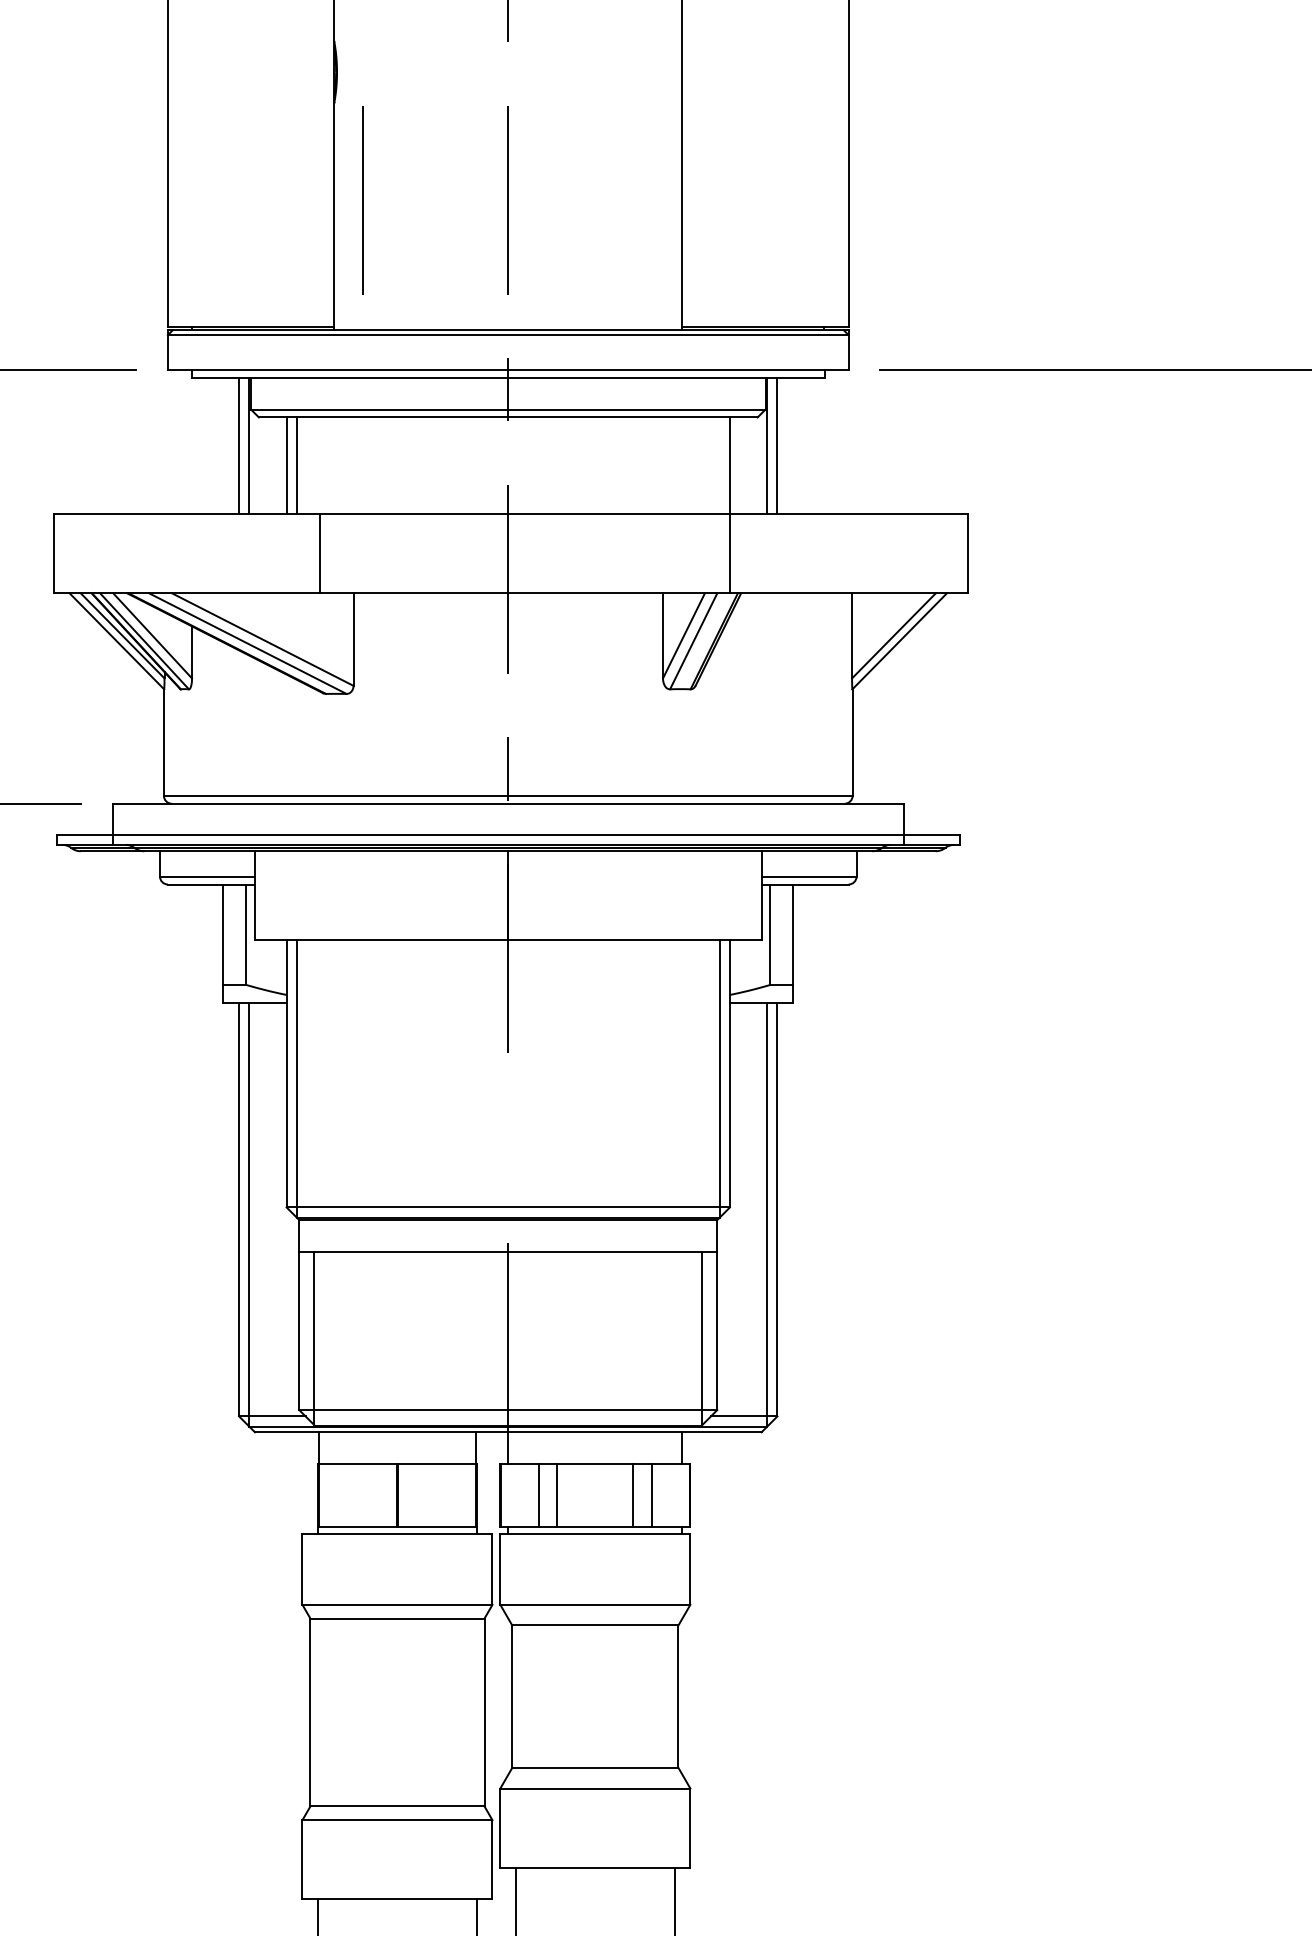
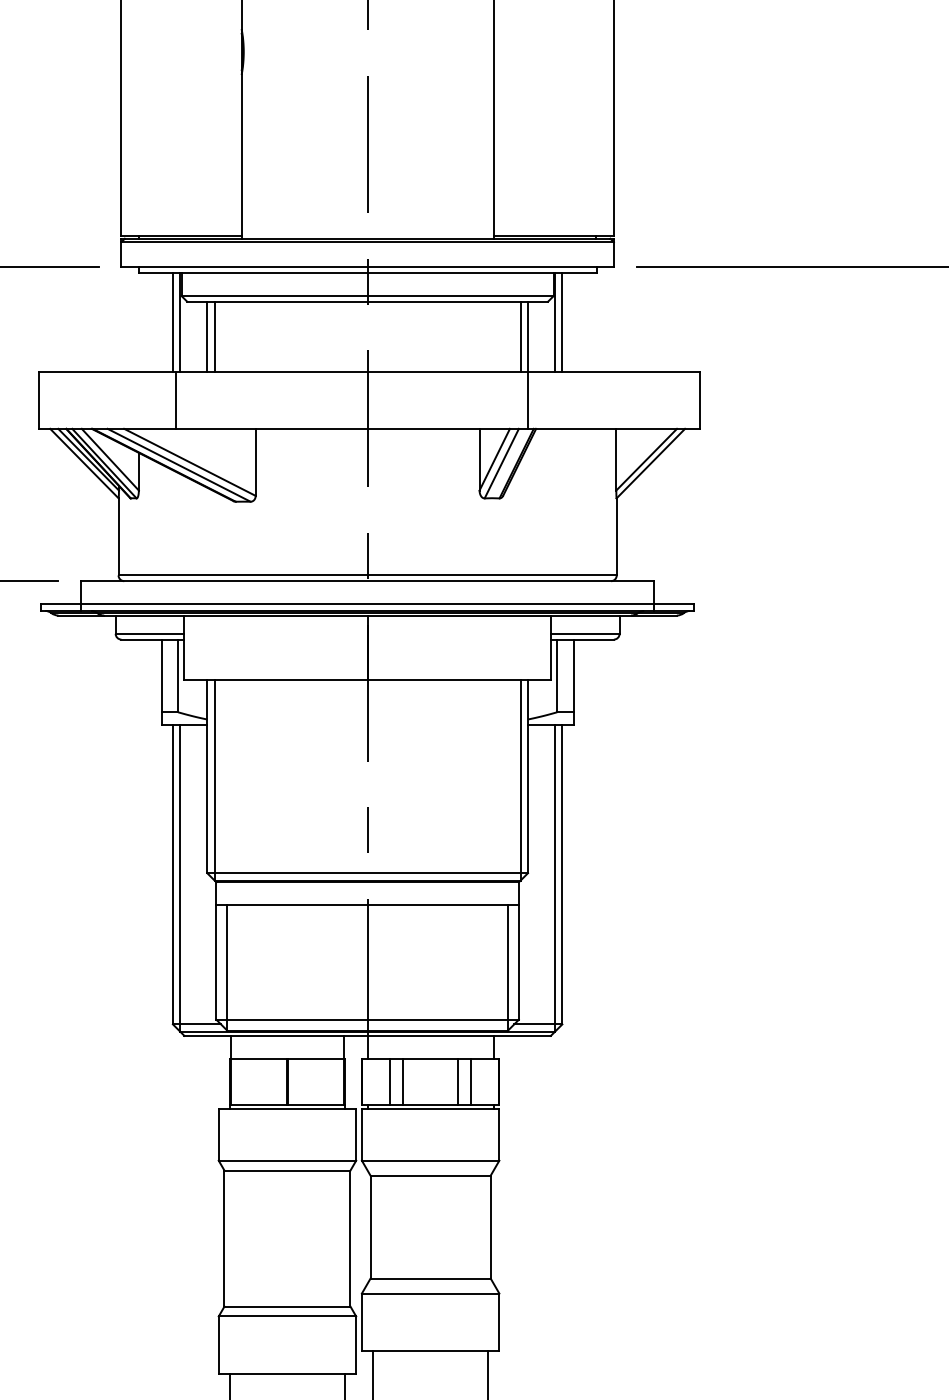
line: (362, 200) -> (262, 144), removed
line: (719, 465) -> (520, 336), added
line: (319, 553) -> (176, 400), moved
line: (507, 1147) -> (367, 829), added

